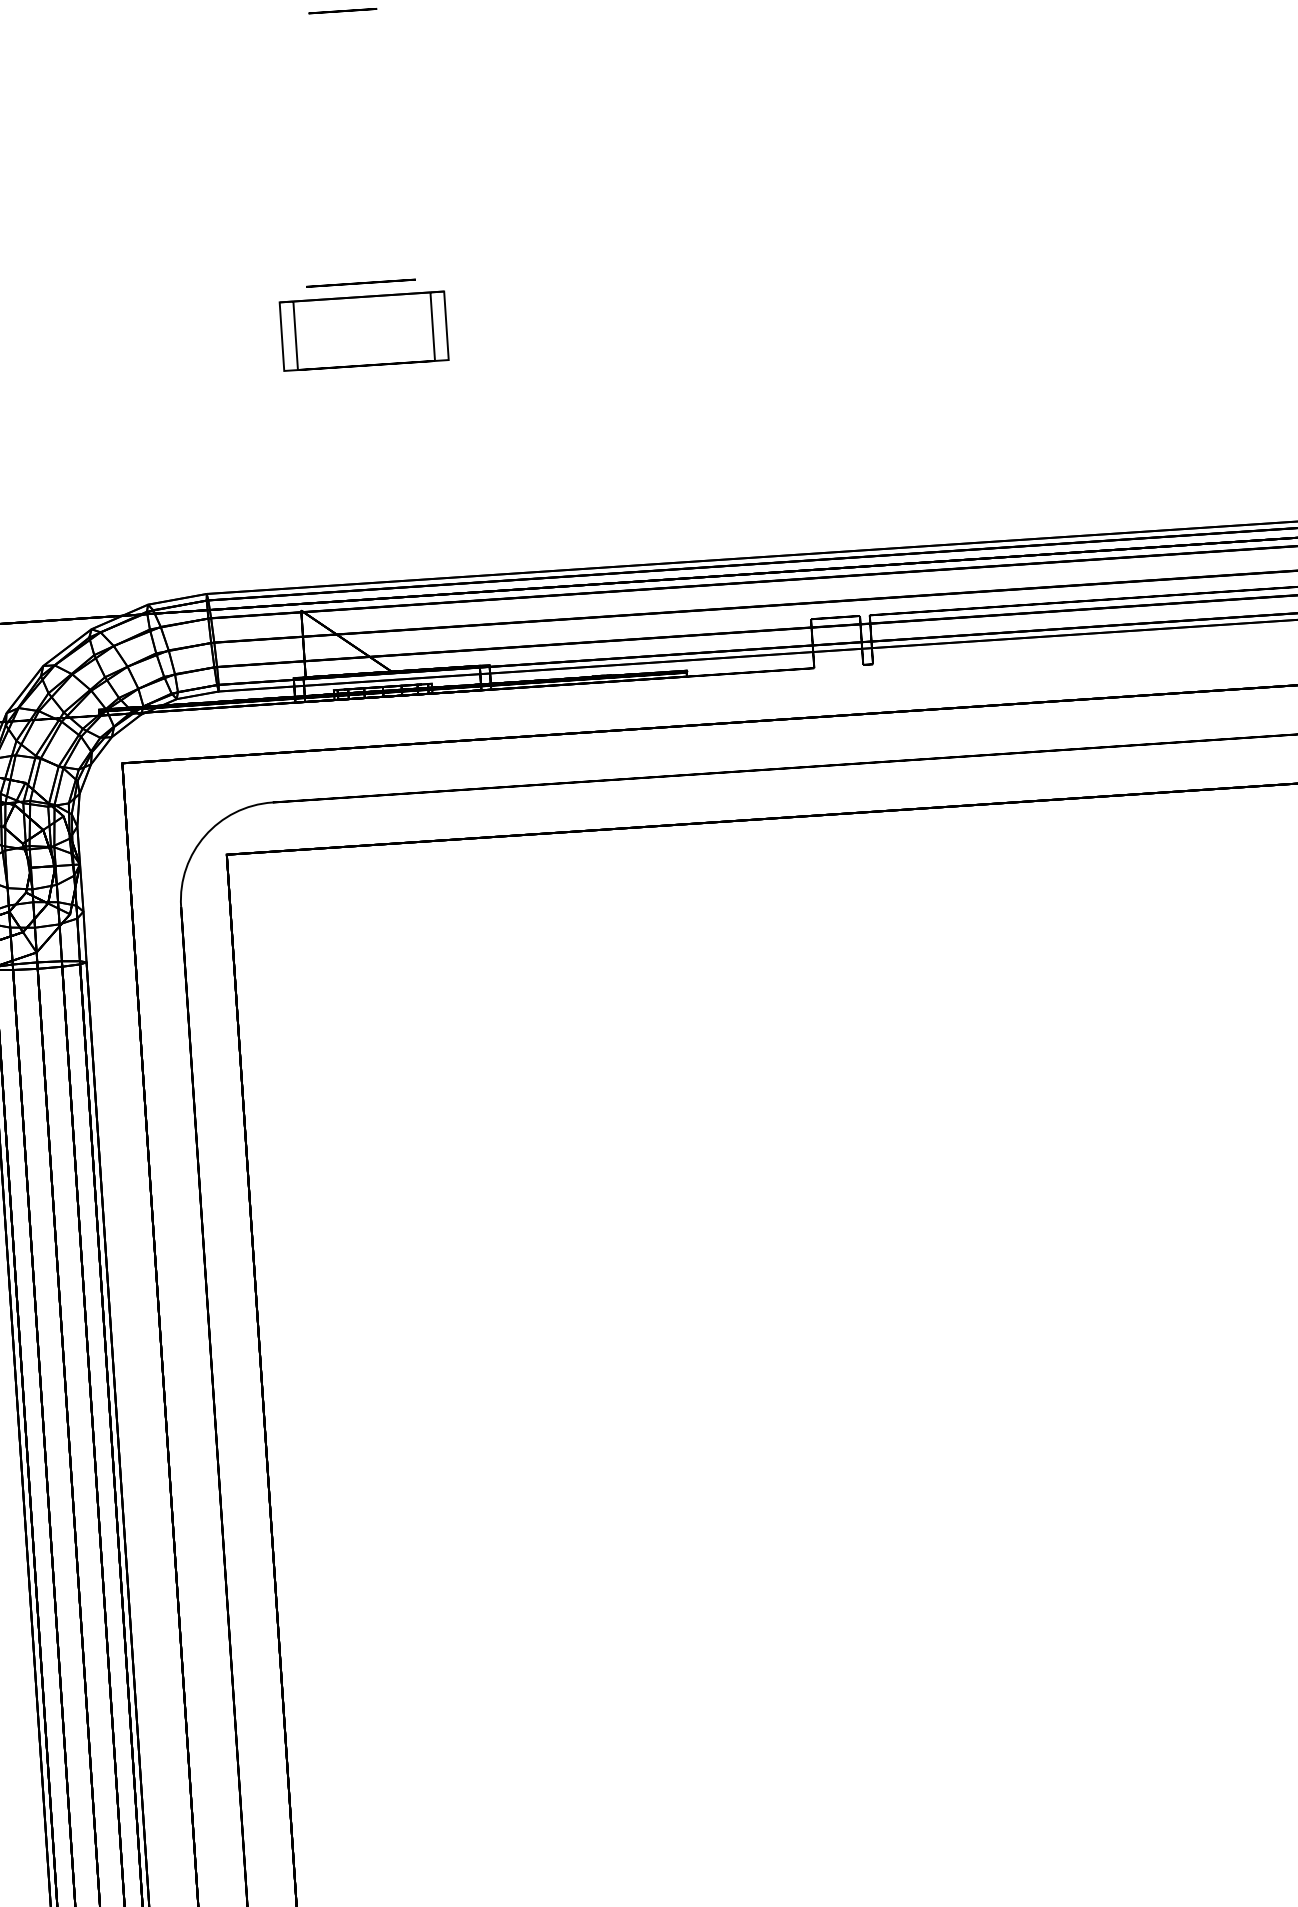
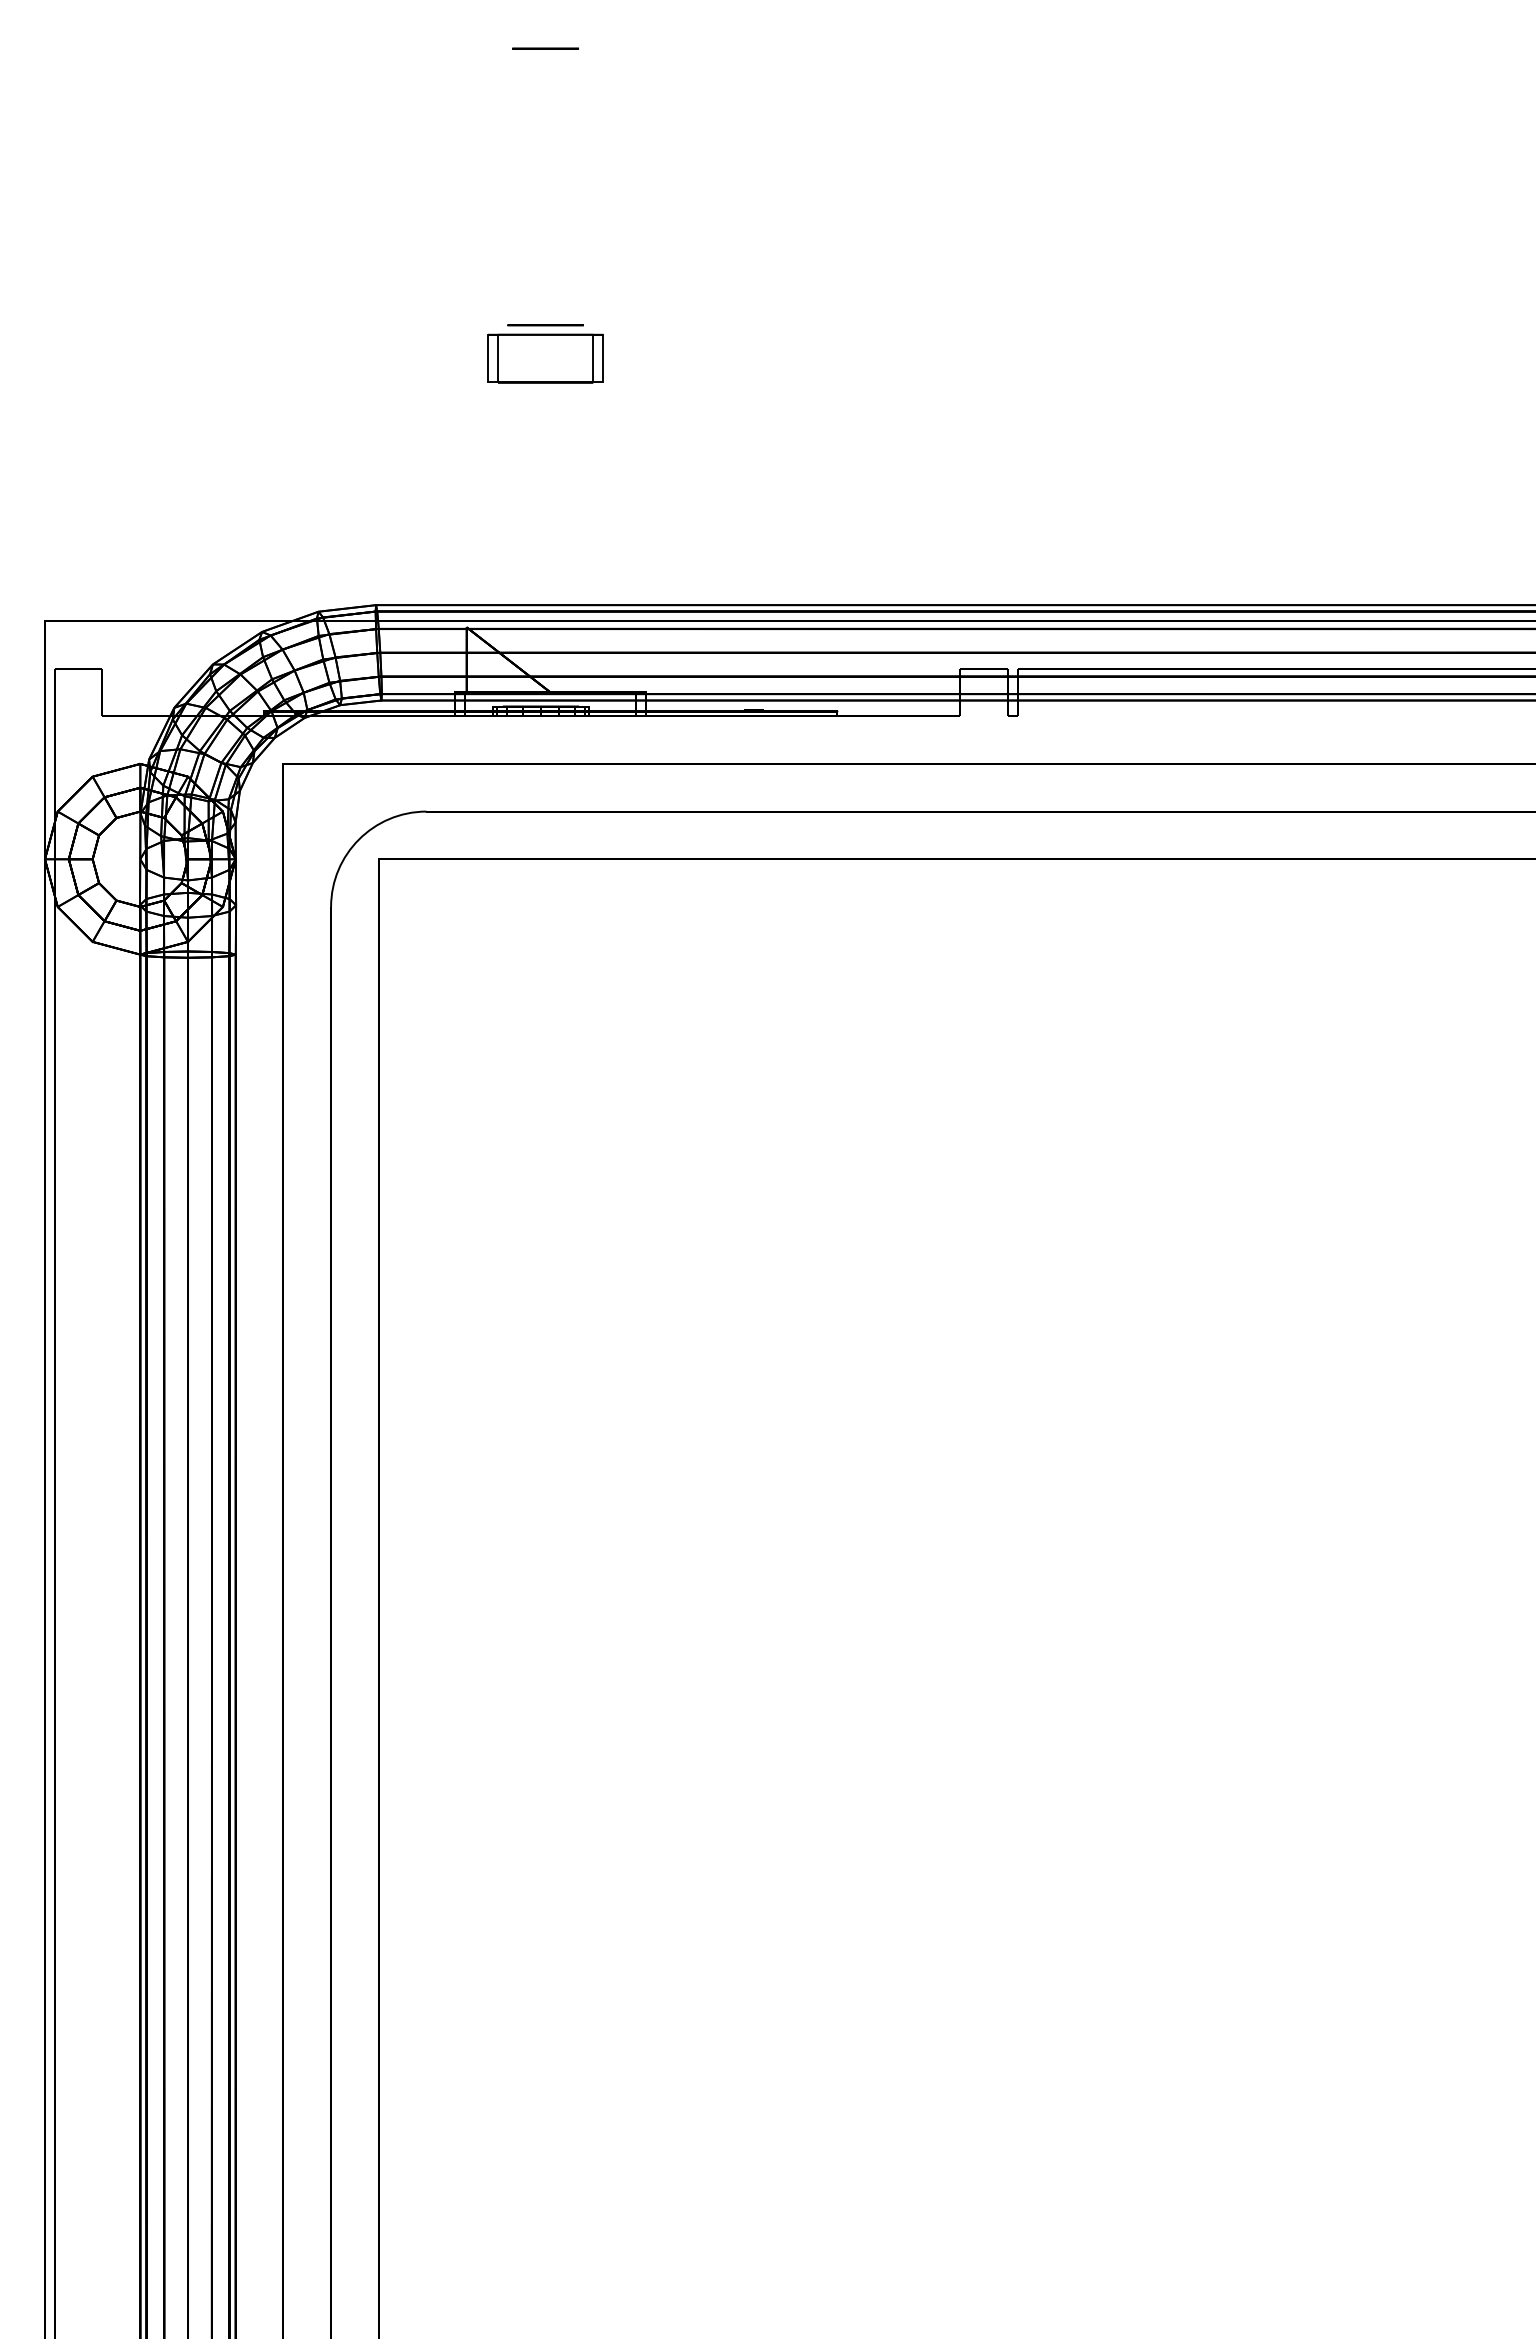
part: (363, 324) -> (545, 353), size x0.71

